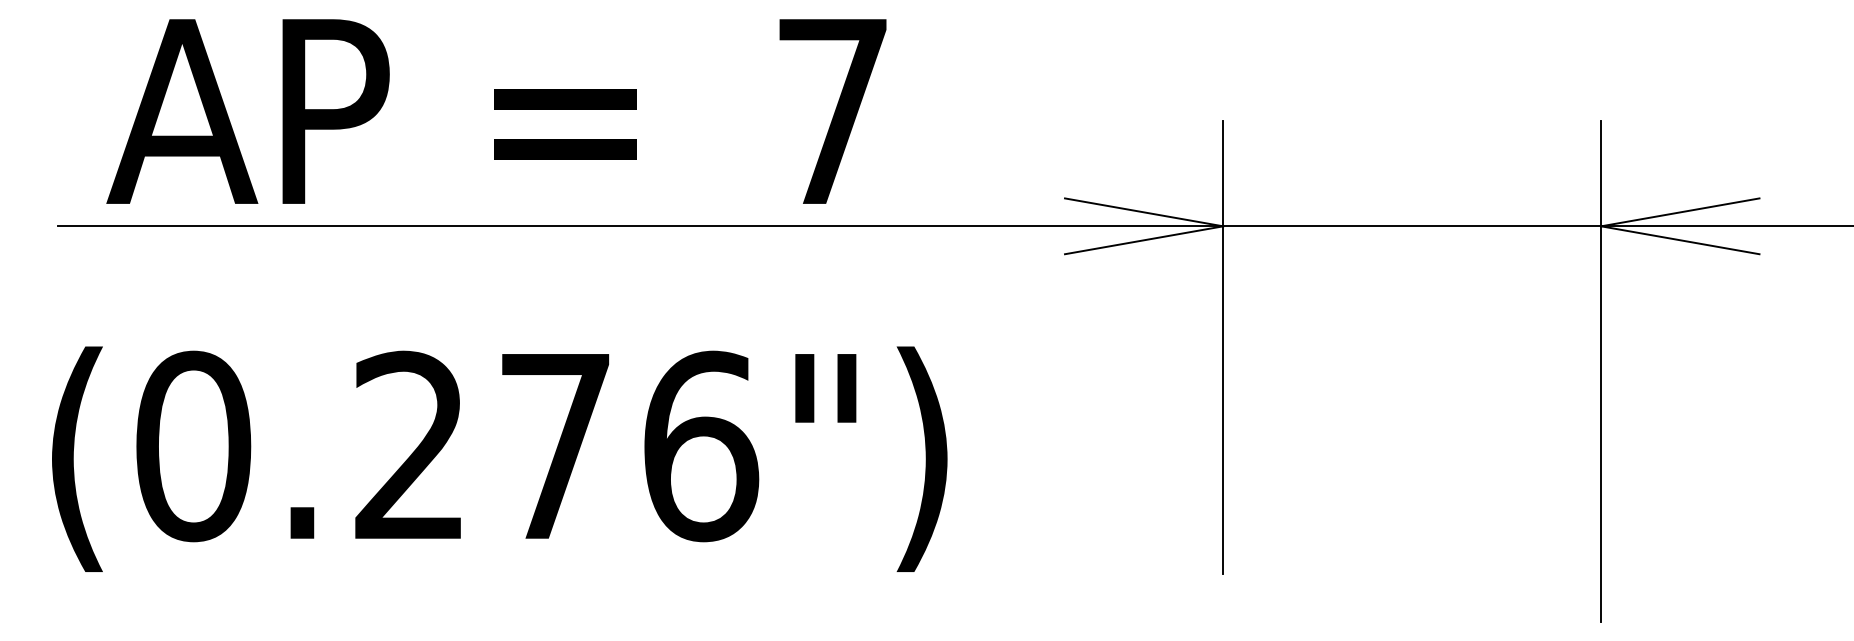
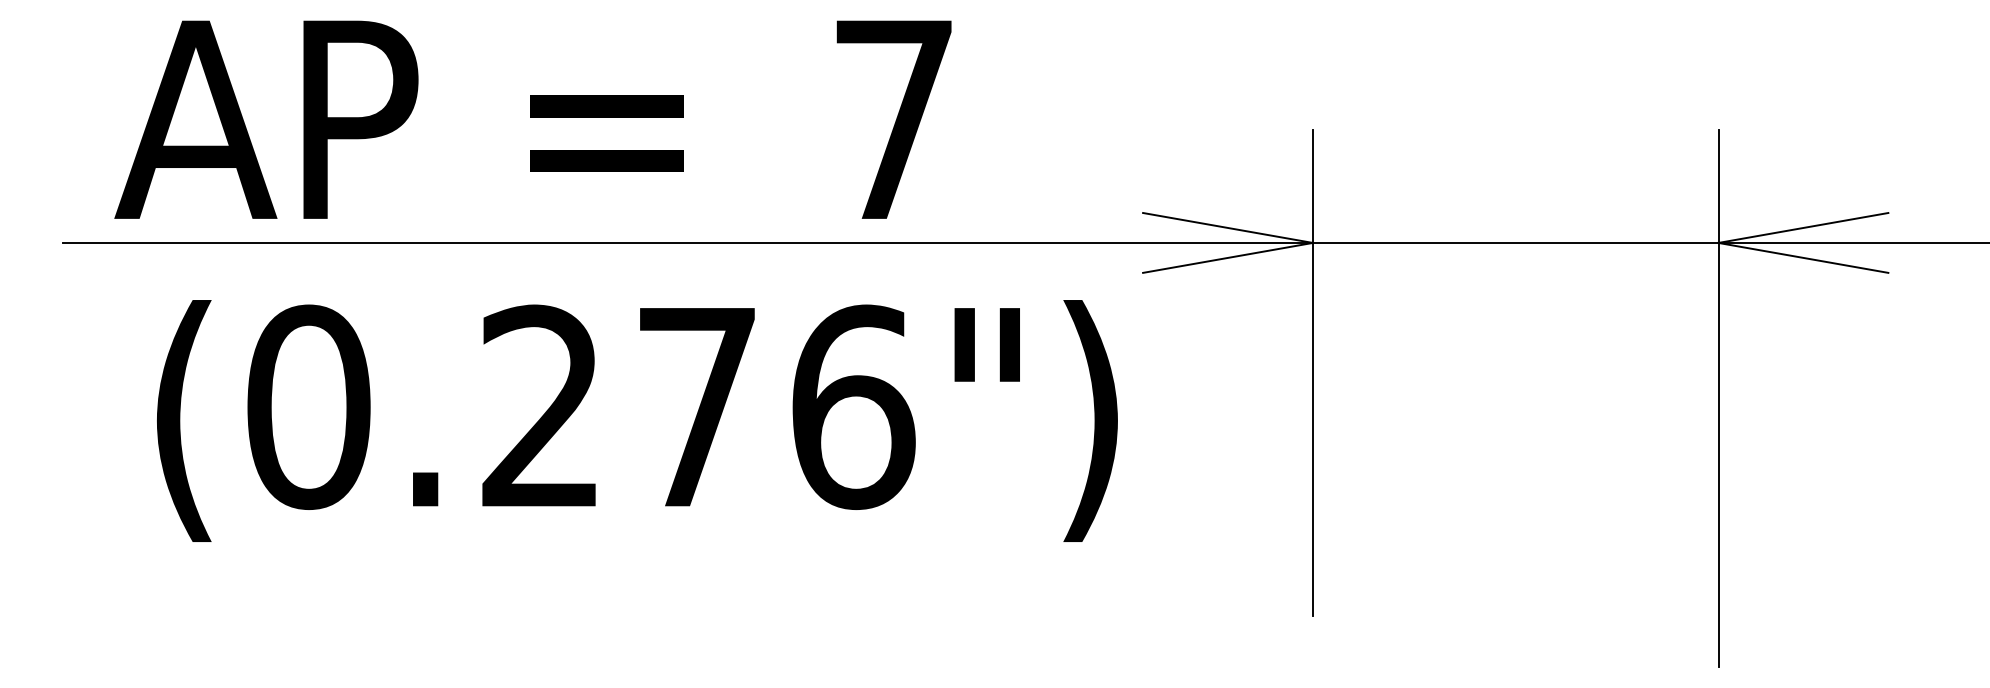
text: (499, 458) -> (637, 420), moved

